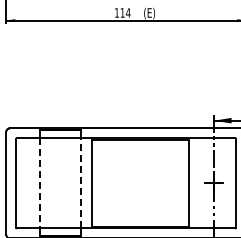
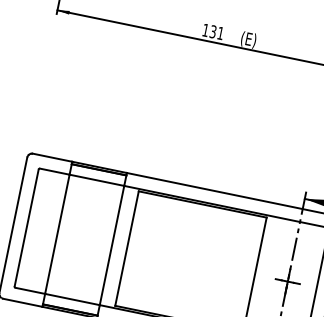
text: (125, 12) -> (217, 32), 114 -> 131
line: (80, 182) -> (111, 244), dashed -> solid
line: (39, 183) -> (57, 234), dashed -> solid

